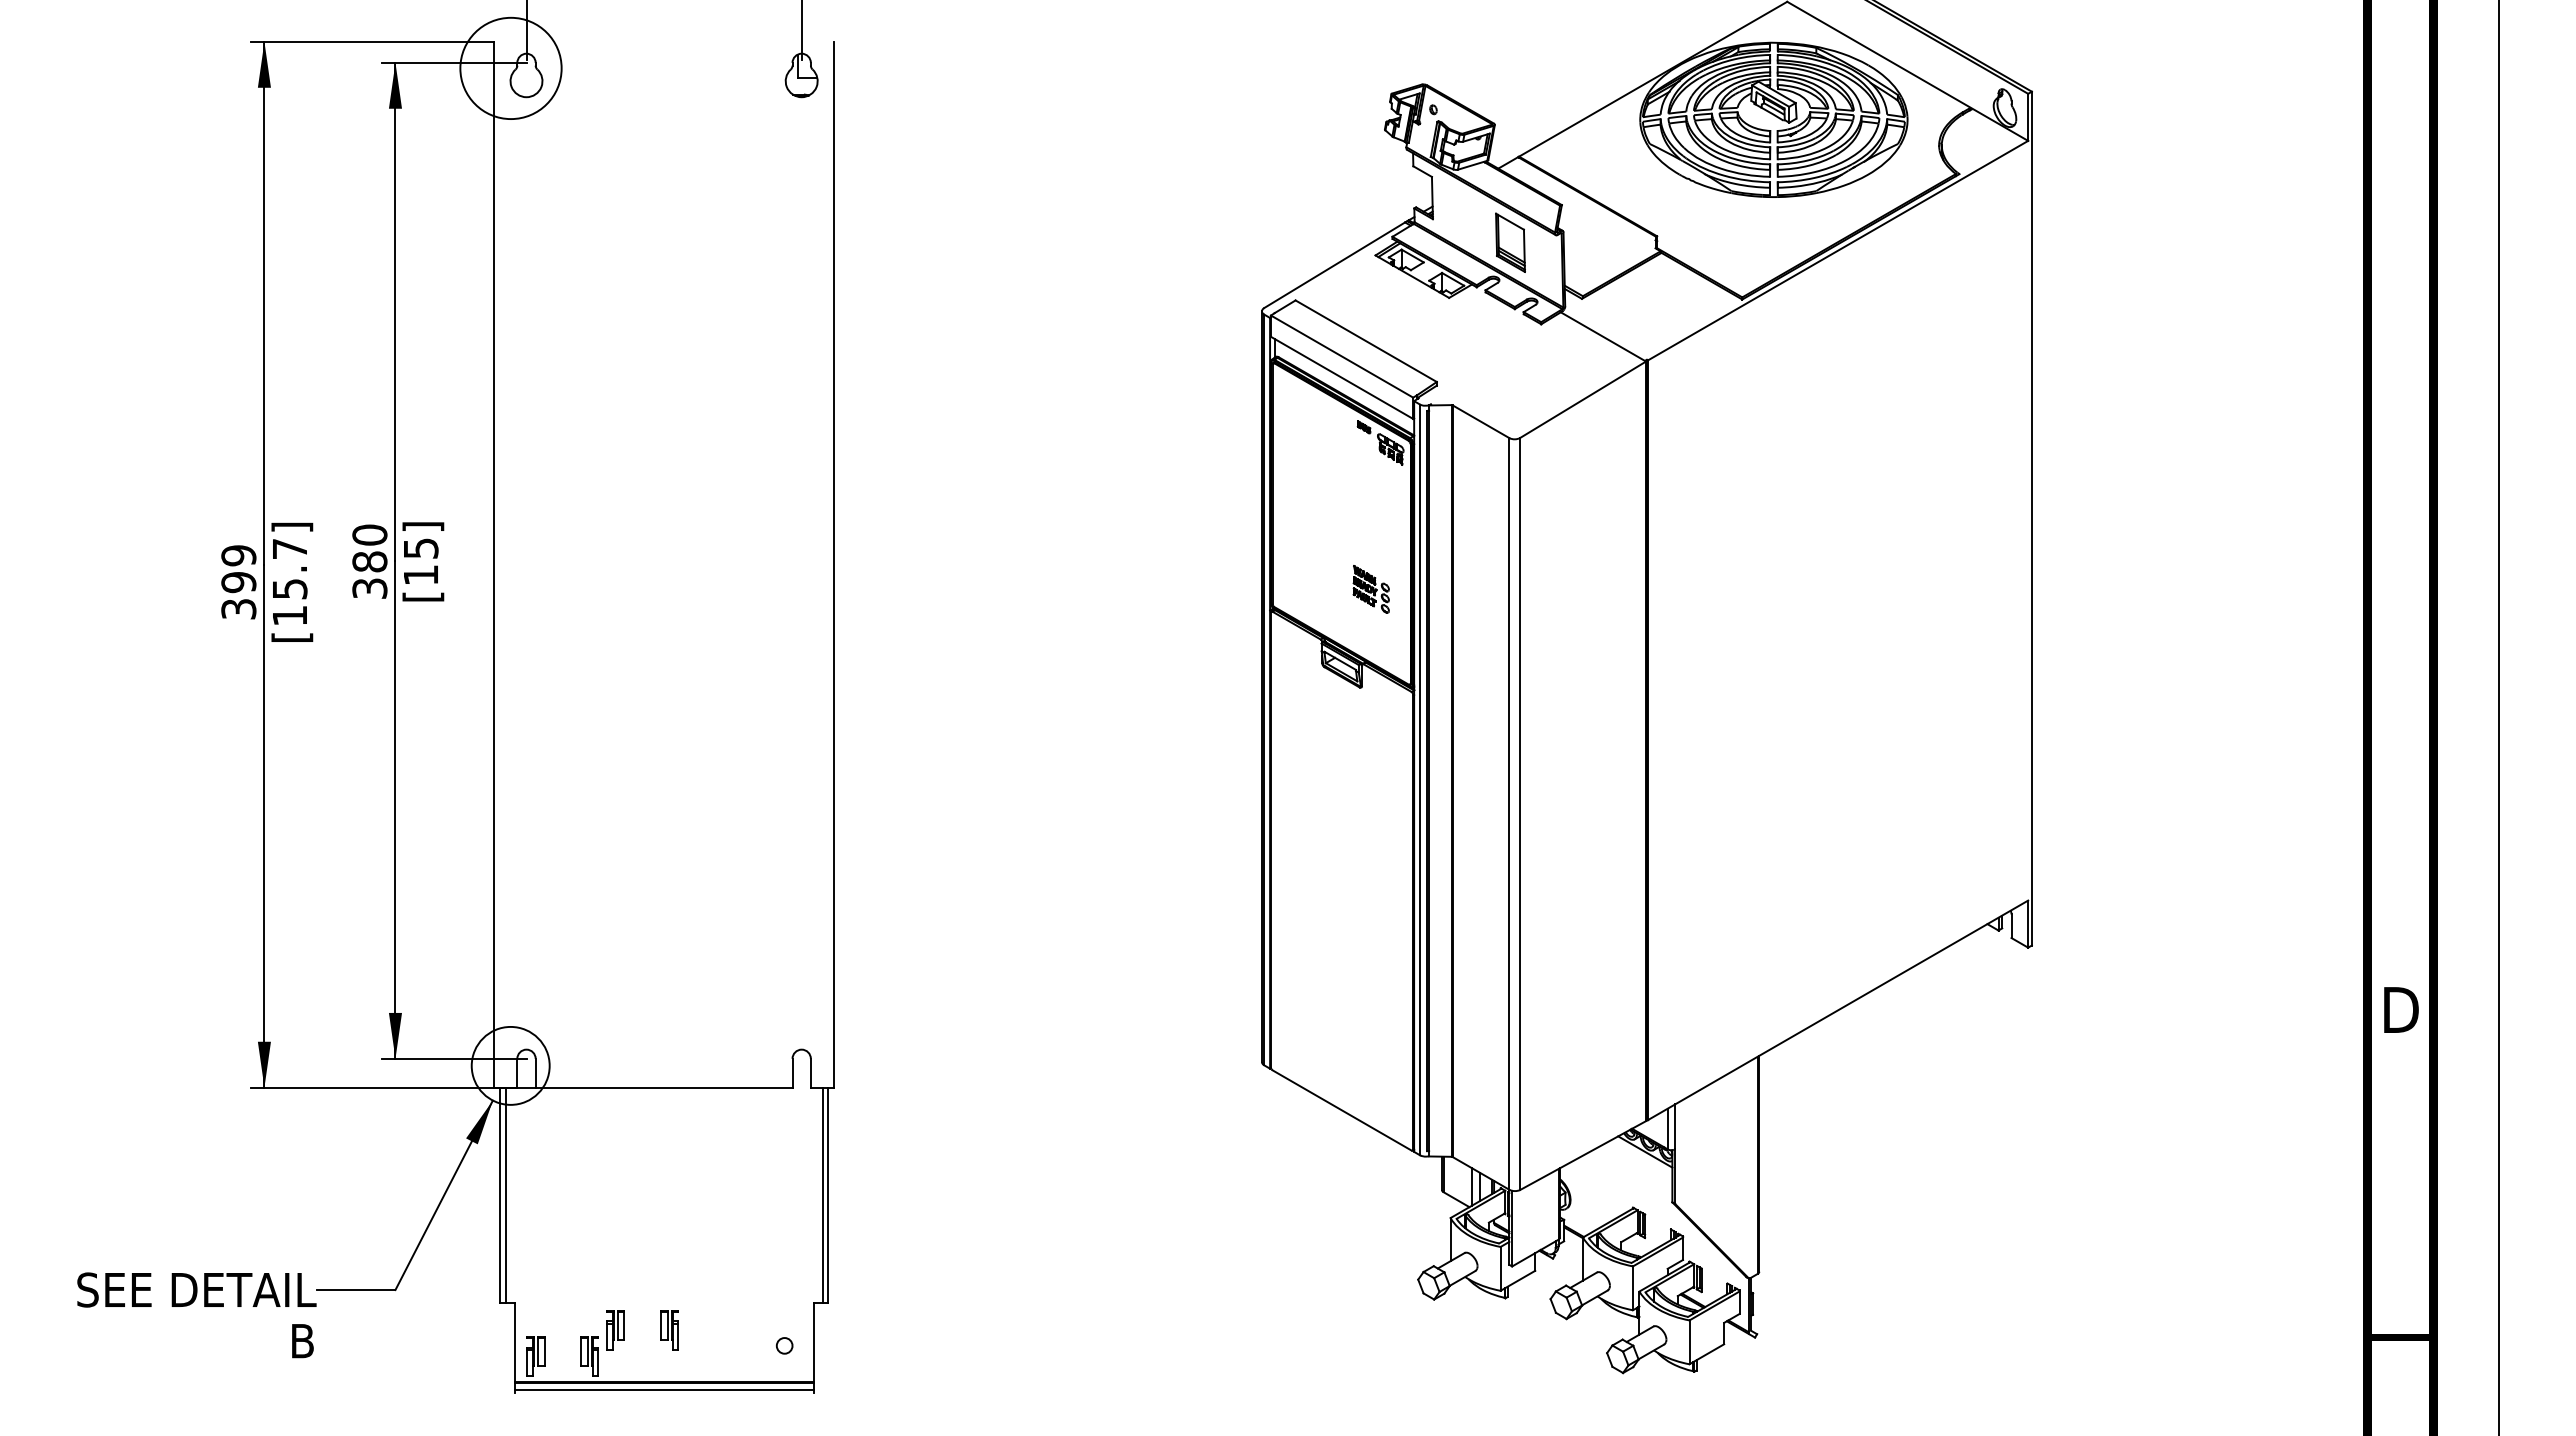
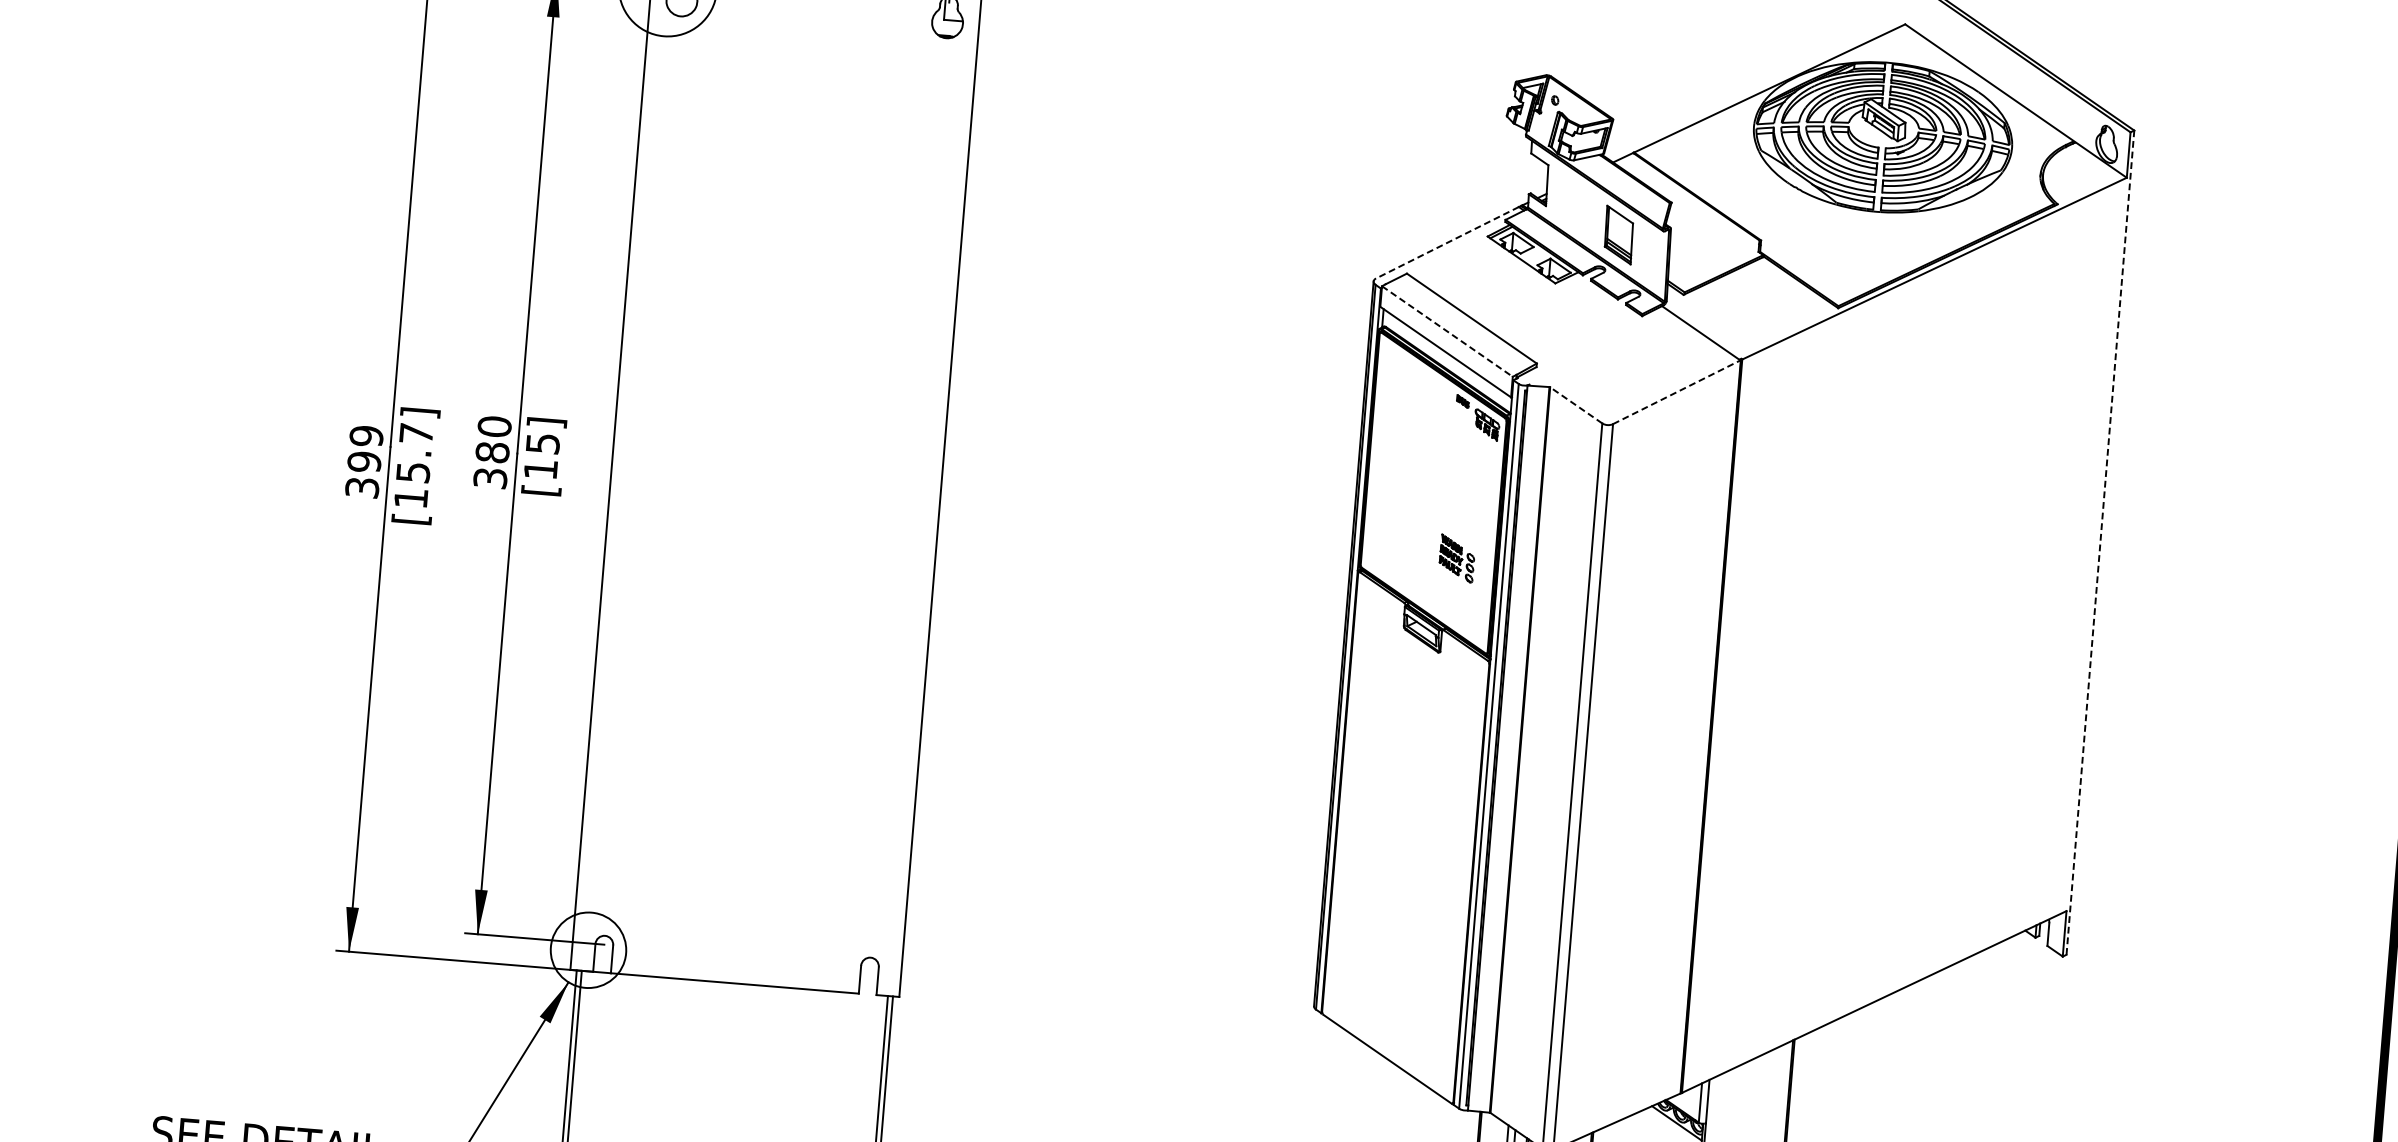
line: (1334, 265) -> (1447, 242), solid -> dashed
line: (1342, 356) -> (1447, 331), solid -> dashed
line: (1583, 399) -> (1677, 392), solid -> dashed
line: (1480, 421) -> (1575, 405), solid -> dashed
line: (2031, 518) -> (2100, 542), solid -> dashed

